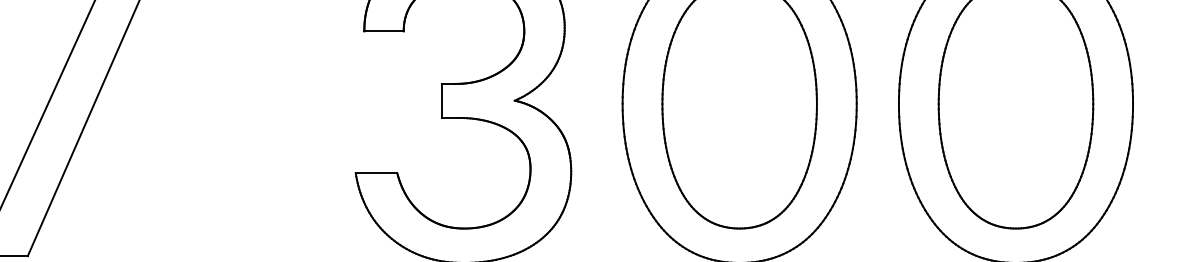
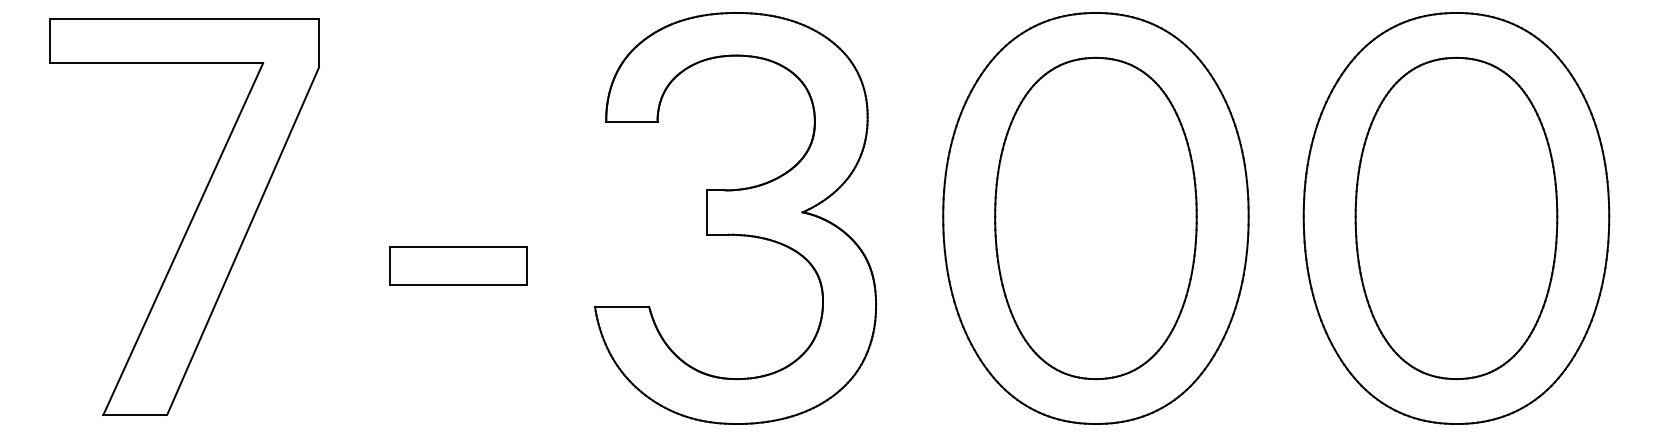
part: (251, 141) -> (458, 265), added

